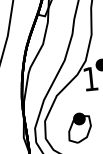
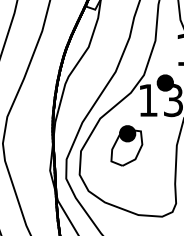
part: (79, 127) -> (126, 145), moved

